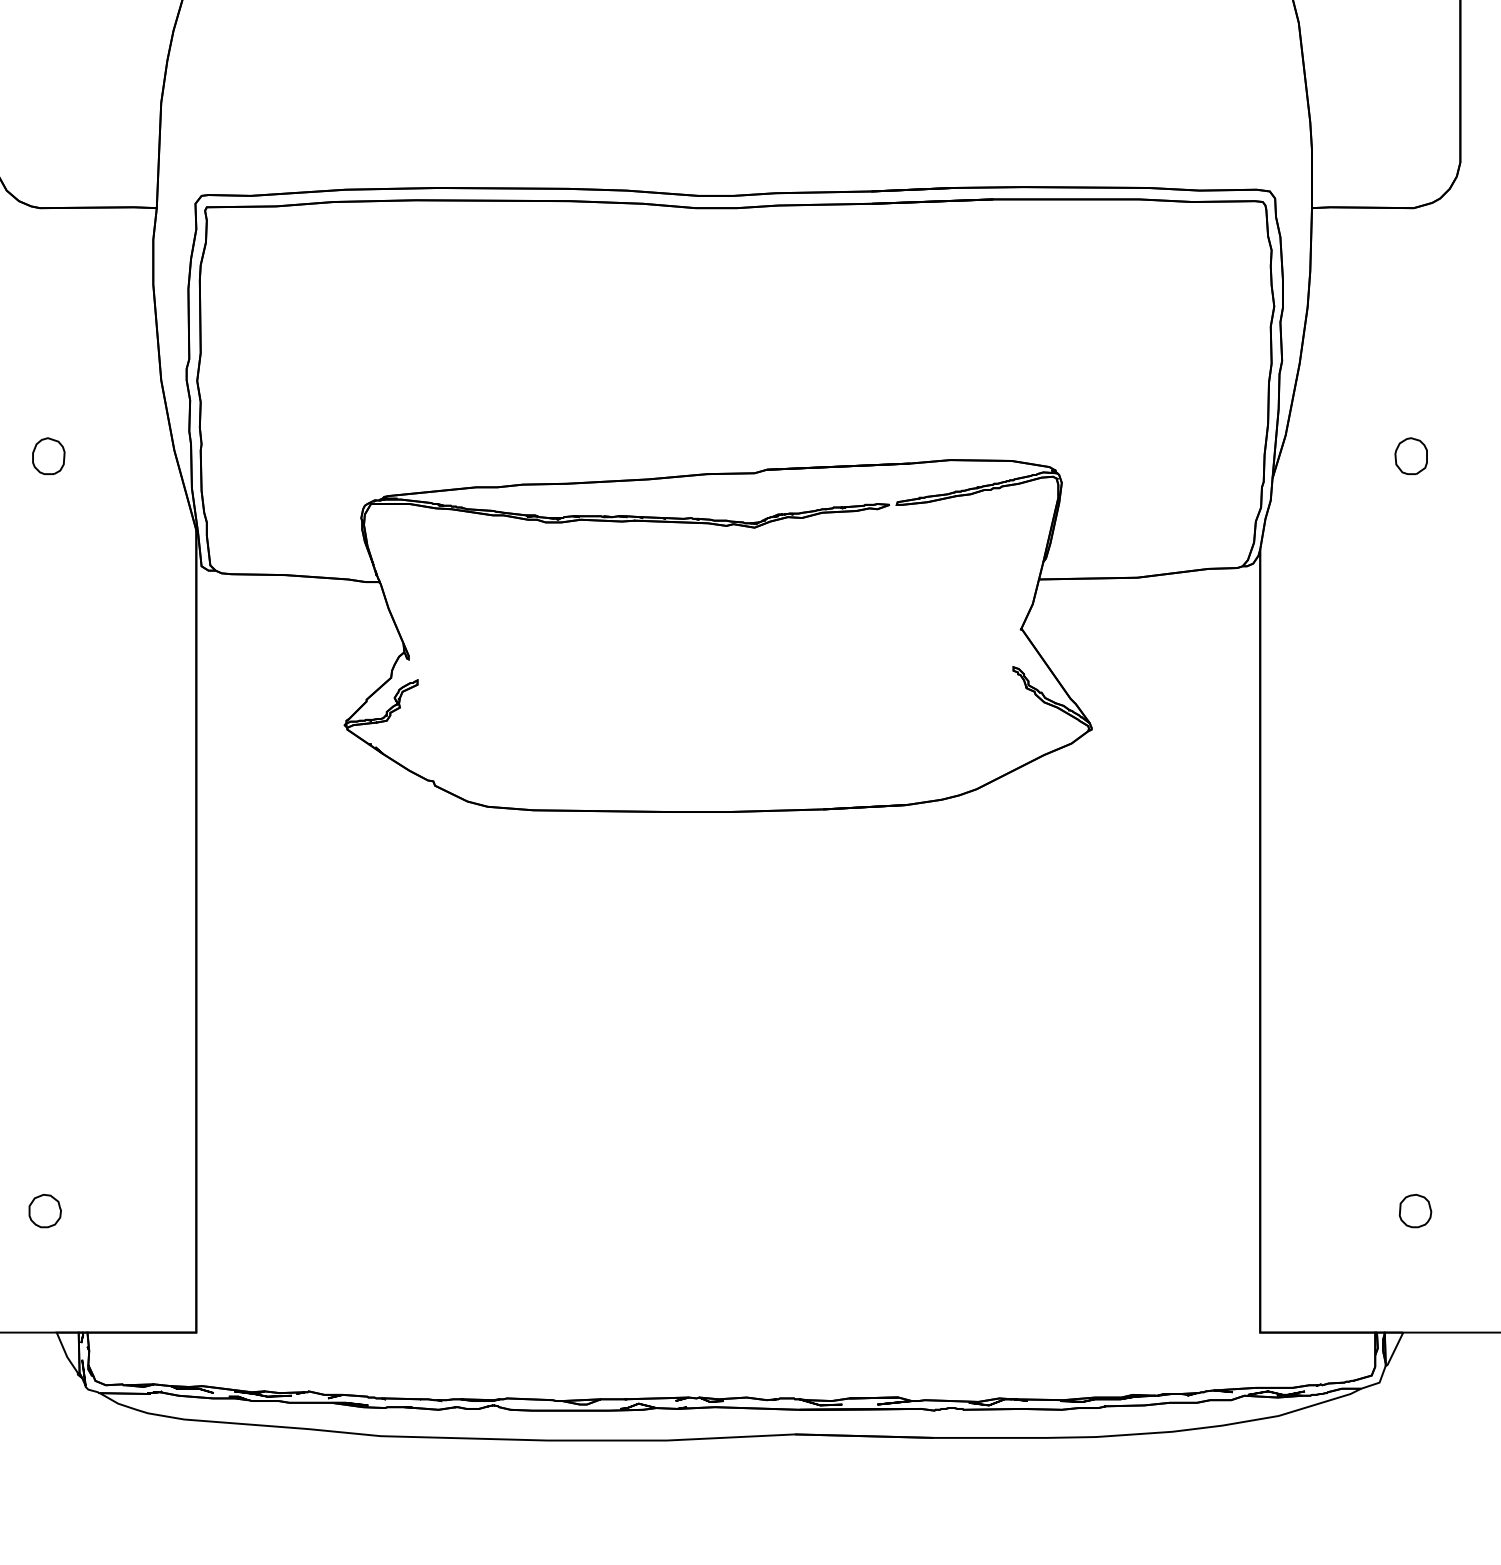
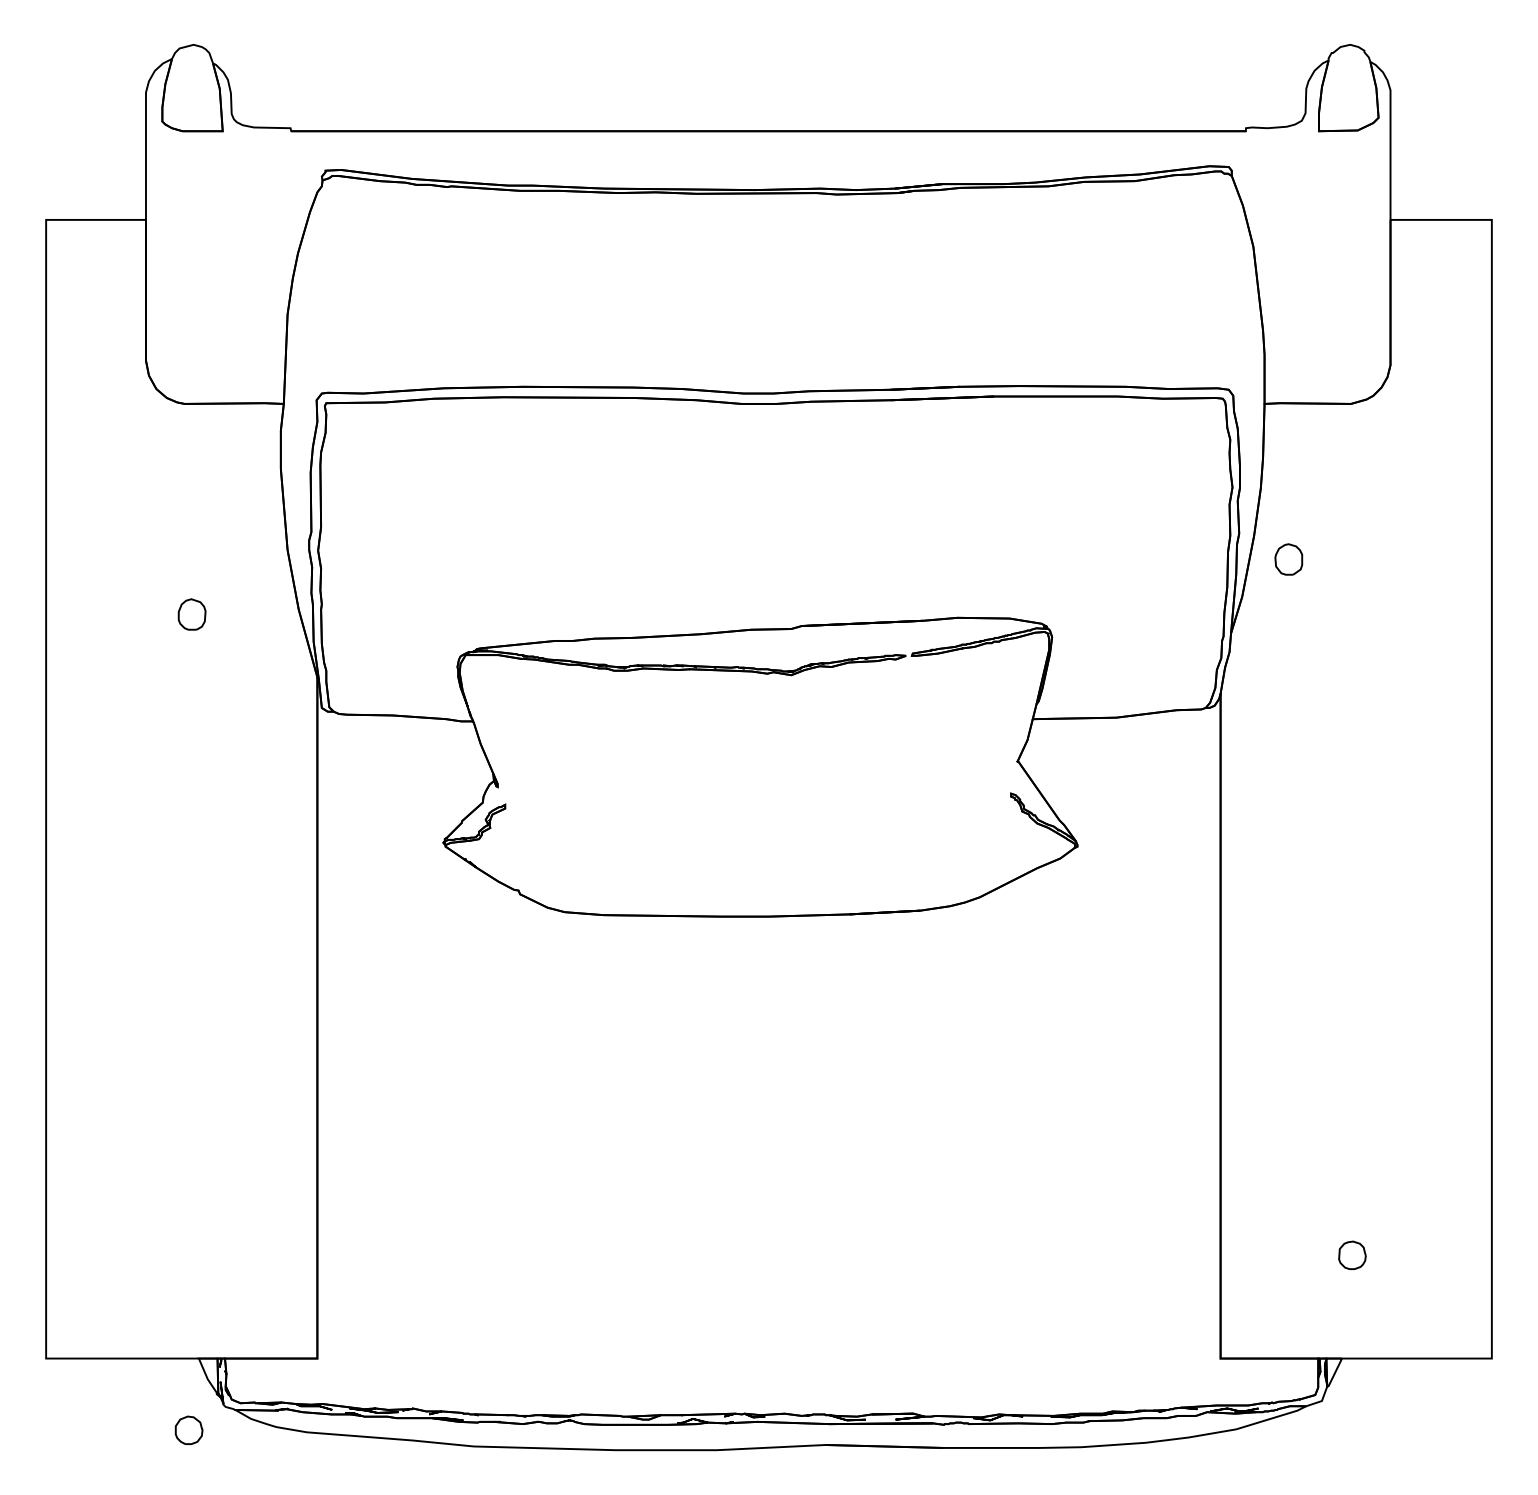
part: (1410, 456) -> (1288, 559), moved
part: (44, 1210) -> (188, 1429), moved

